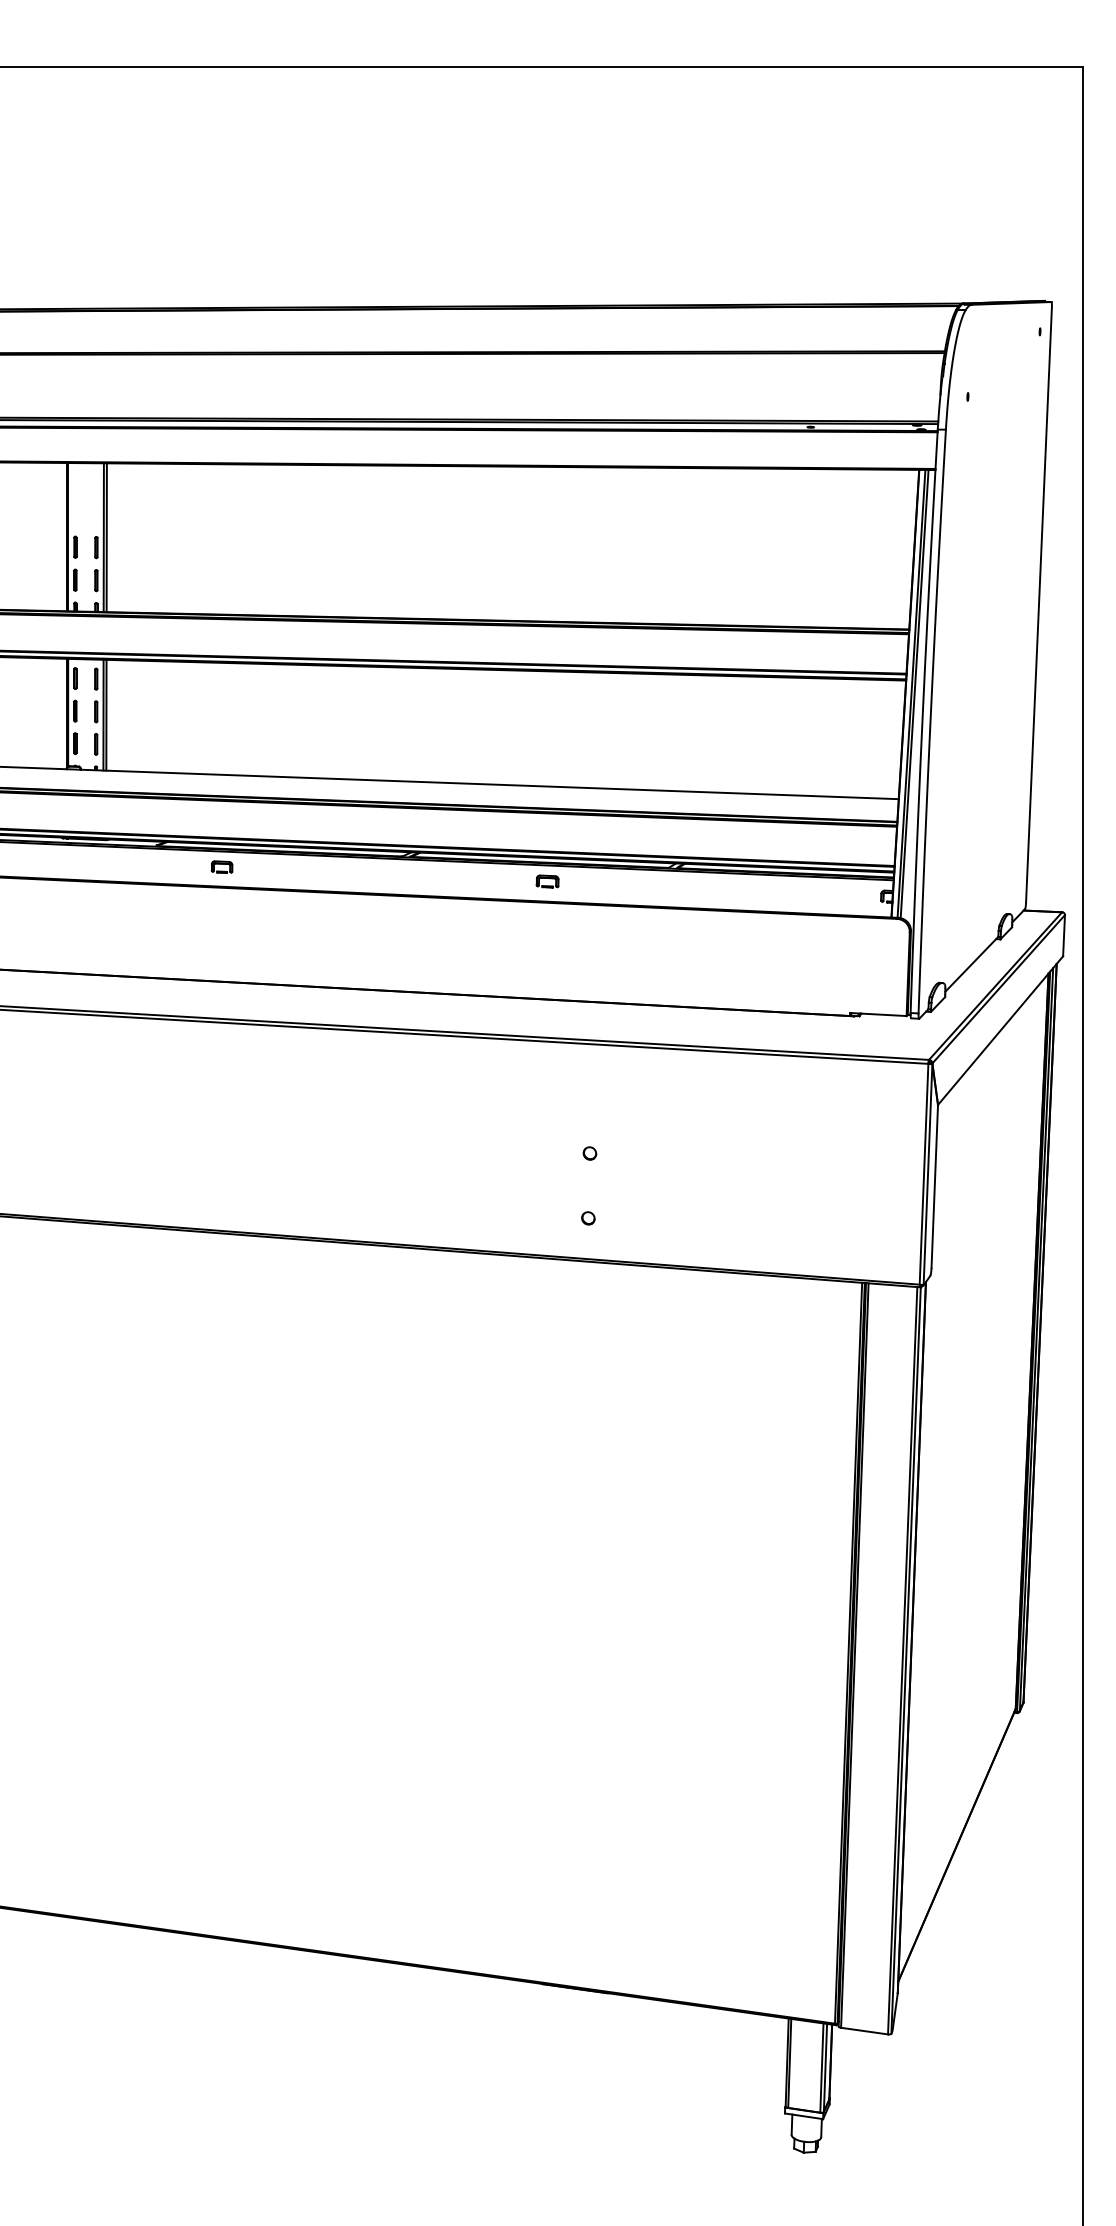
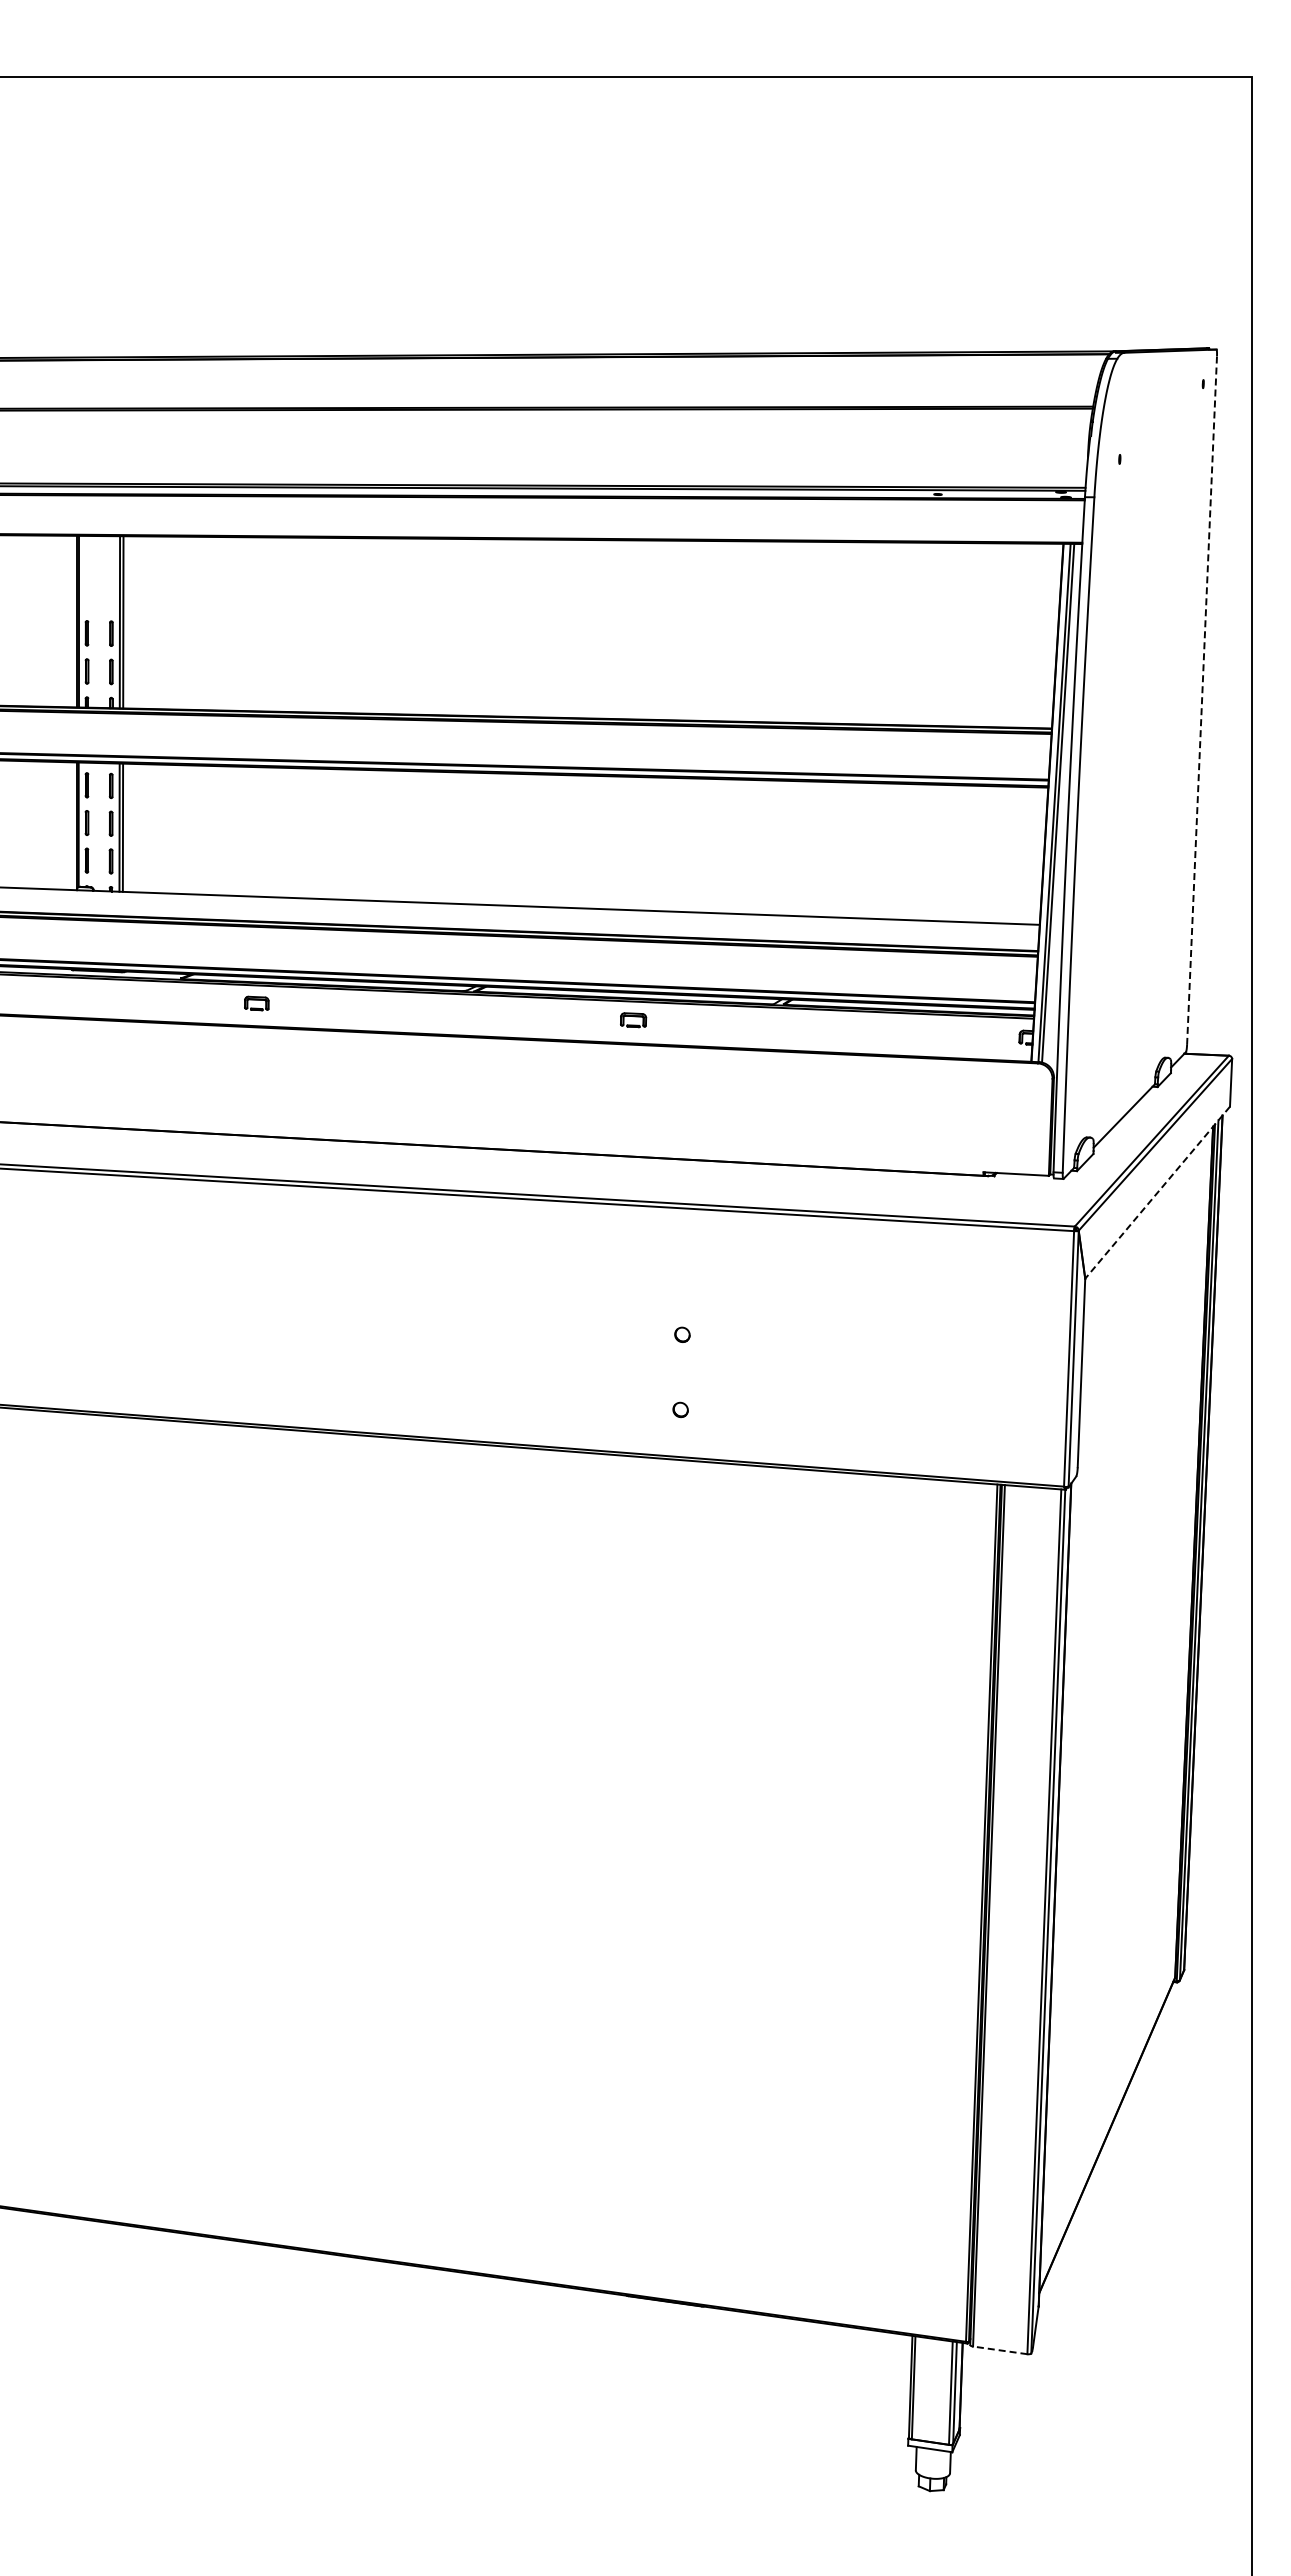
line: (1039, 605) -> (1202, 700), solid -> dashed
line: (1000, 1031) -> (1157, 1193), solid -> dashed
line: (863, 2031) -> (999, 2350), solid -> dashed

